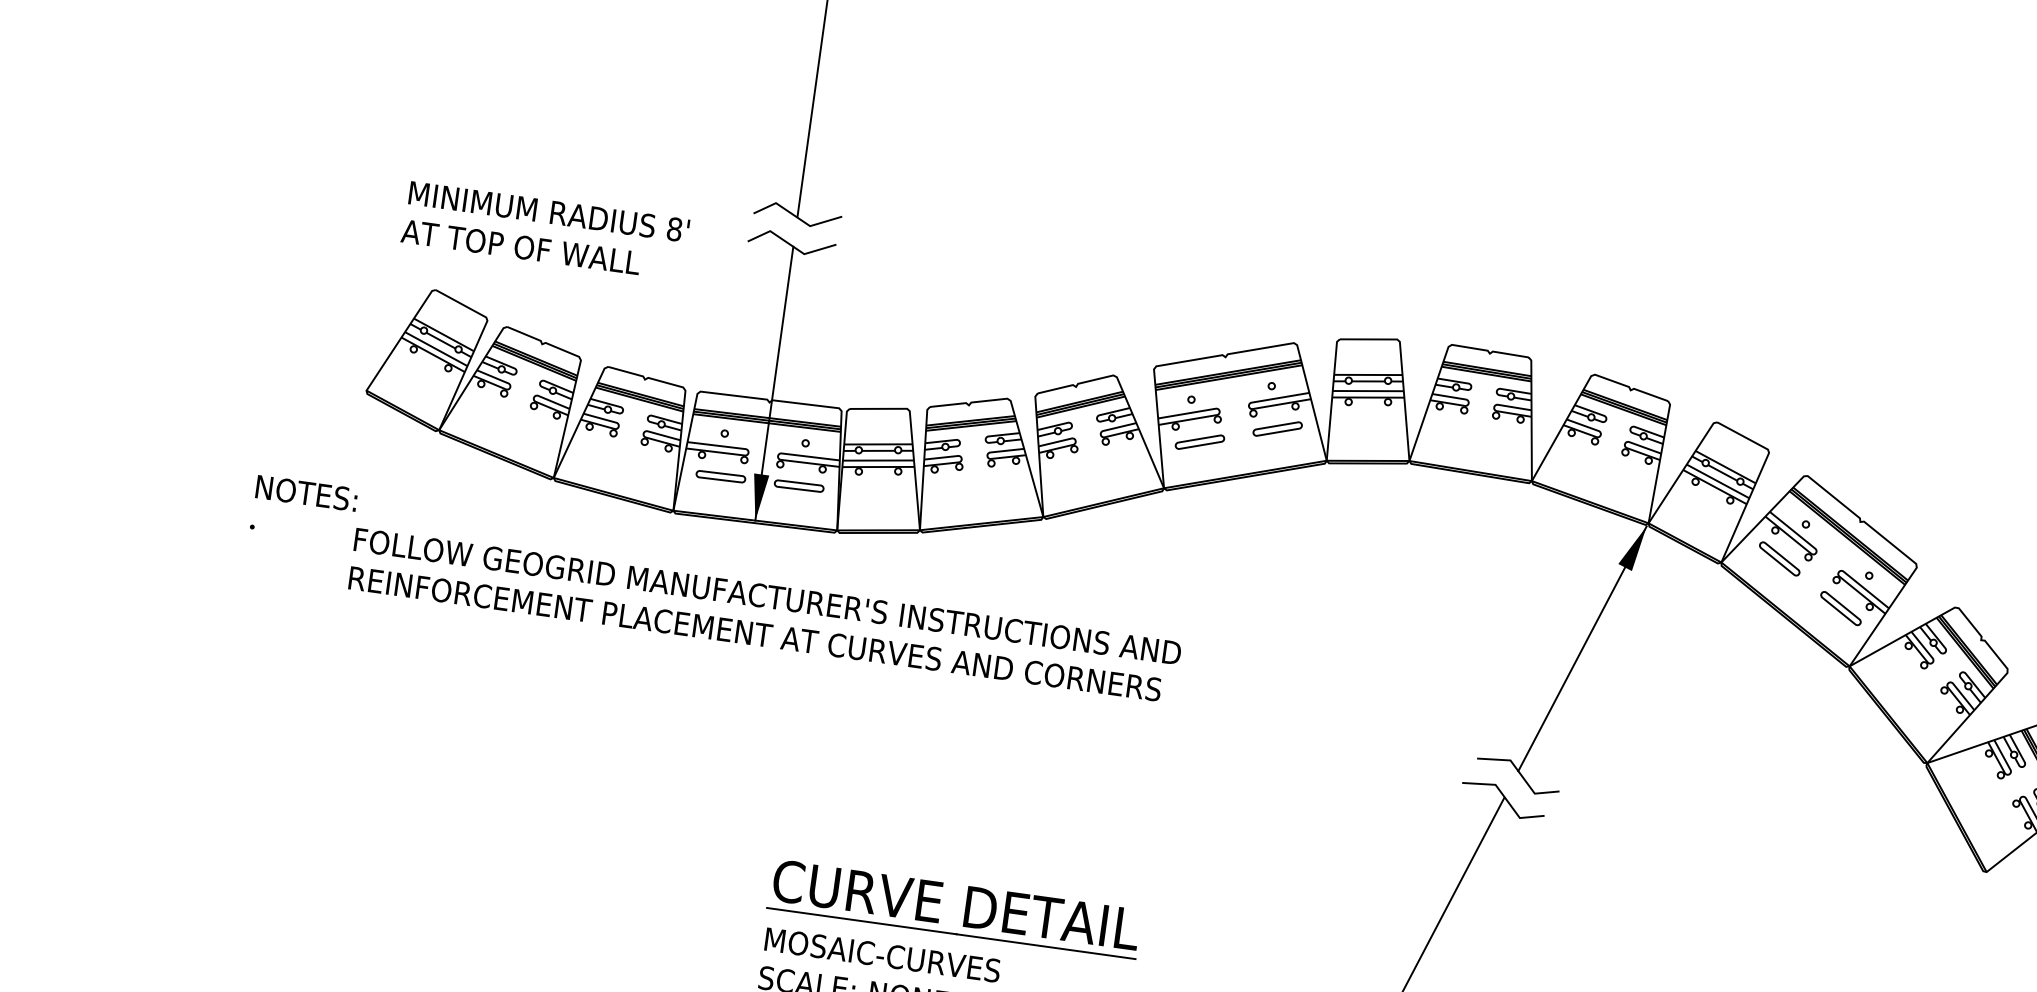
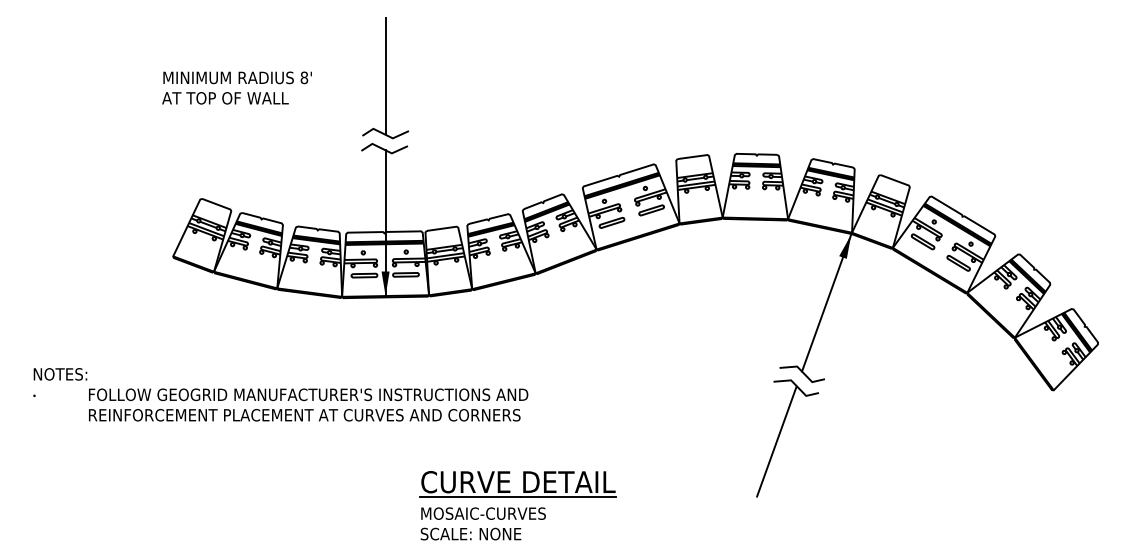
text: (544, 229) -> (236, 87), moved
text: (715, 588) -> (280, 394), moved

